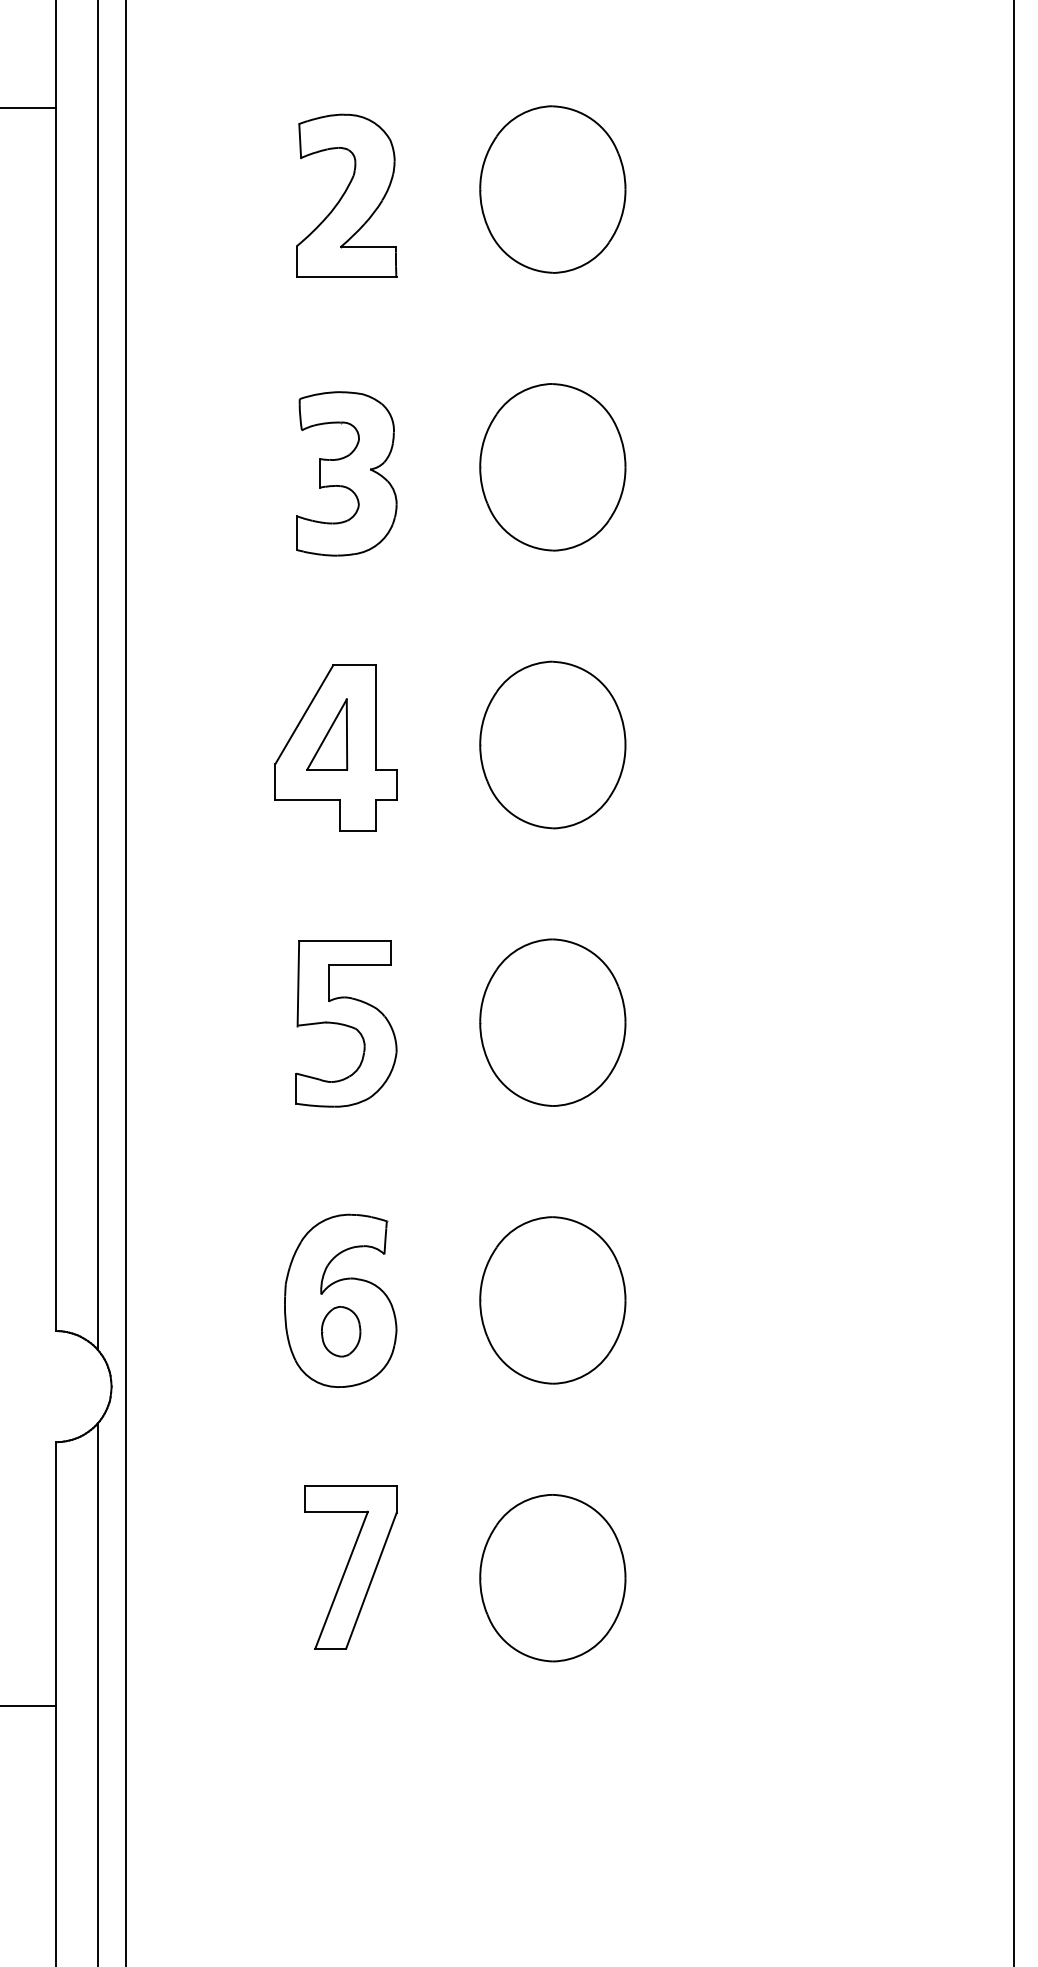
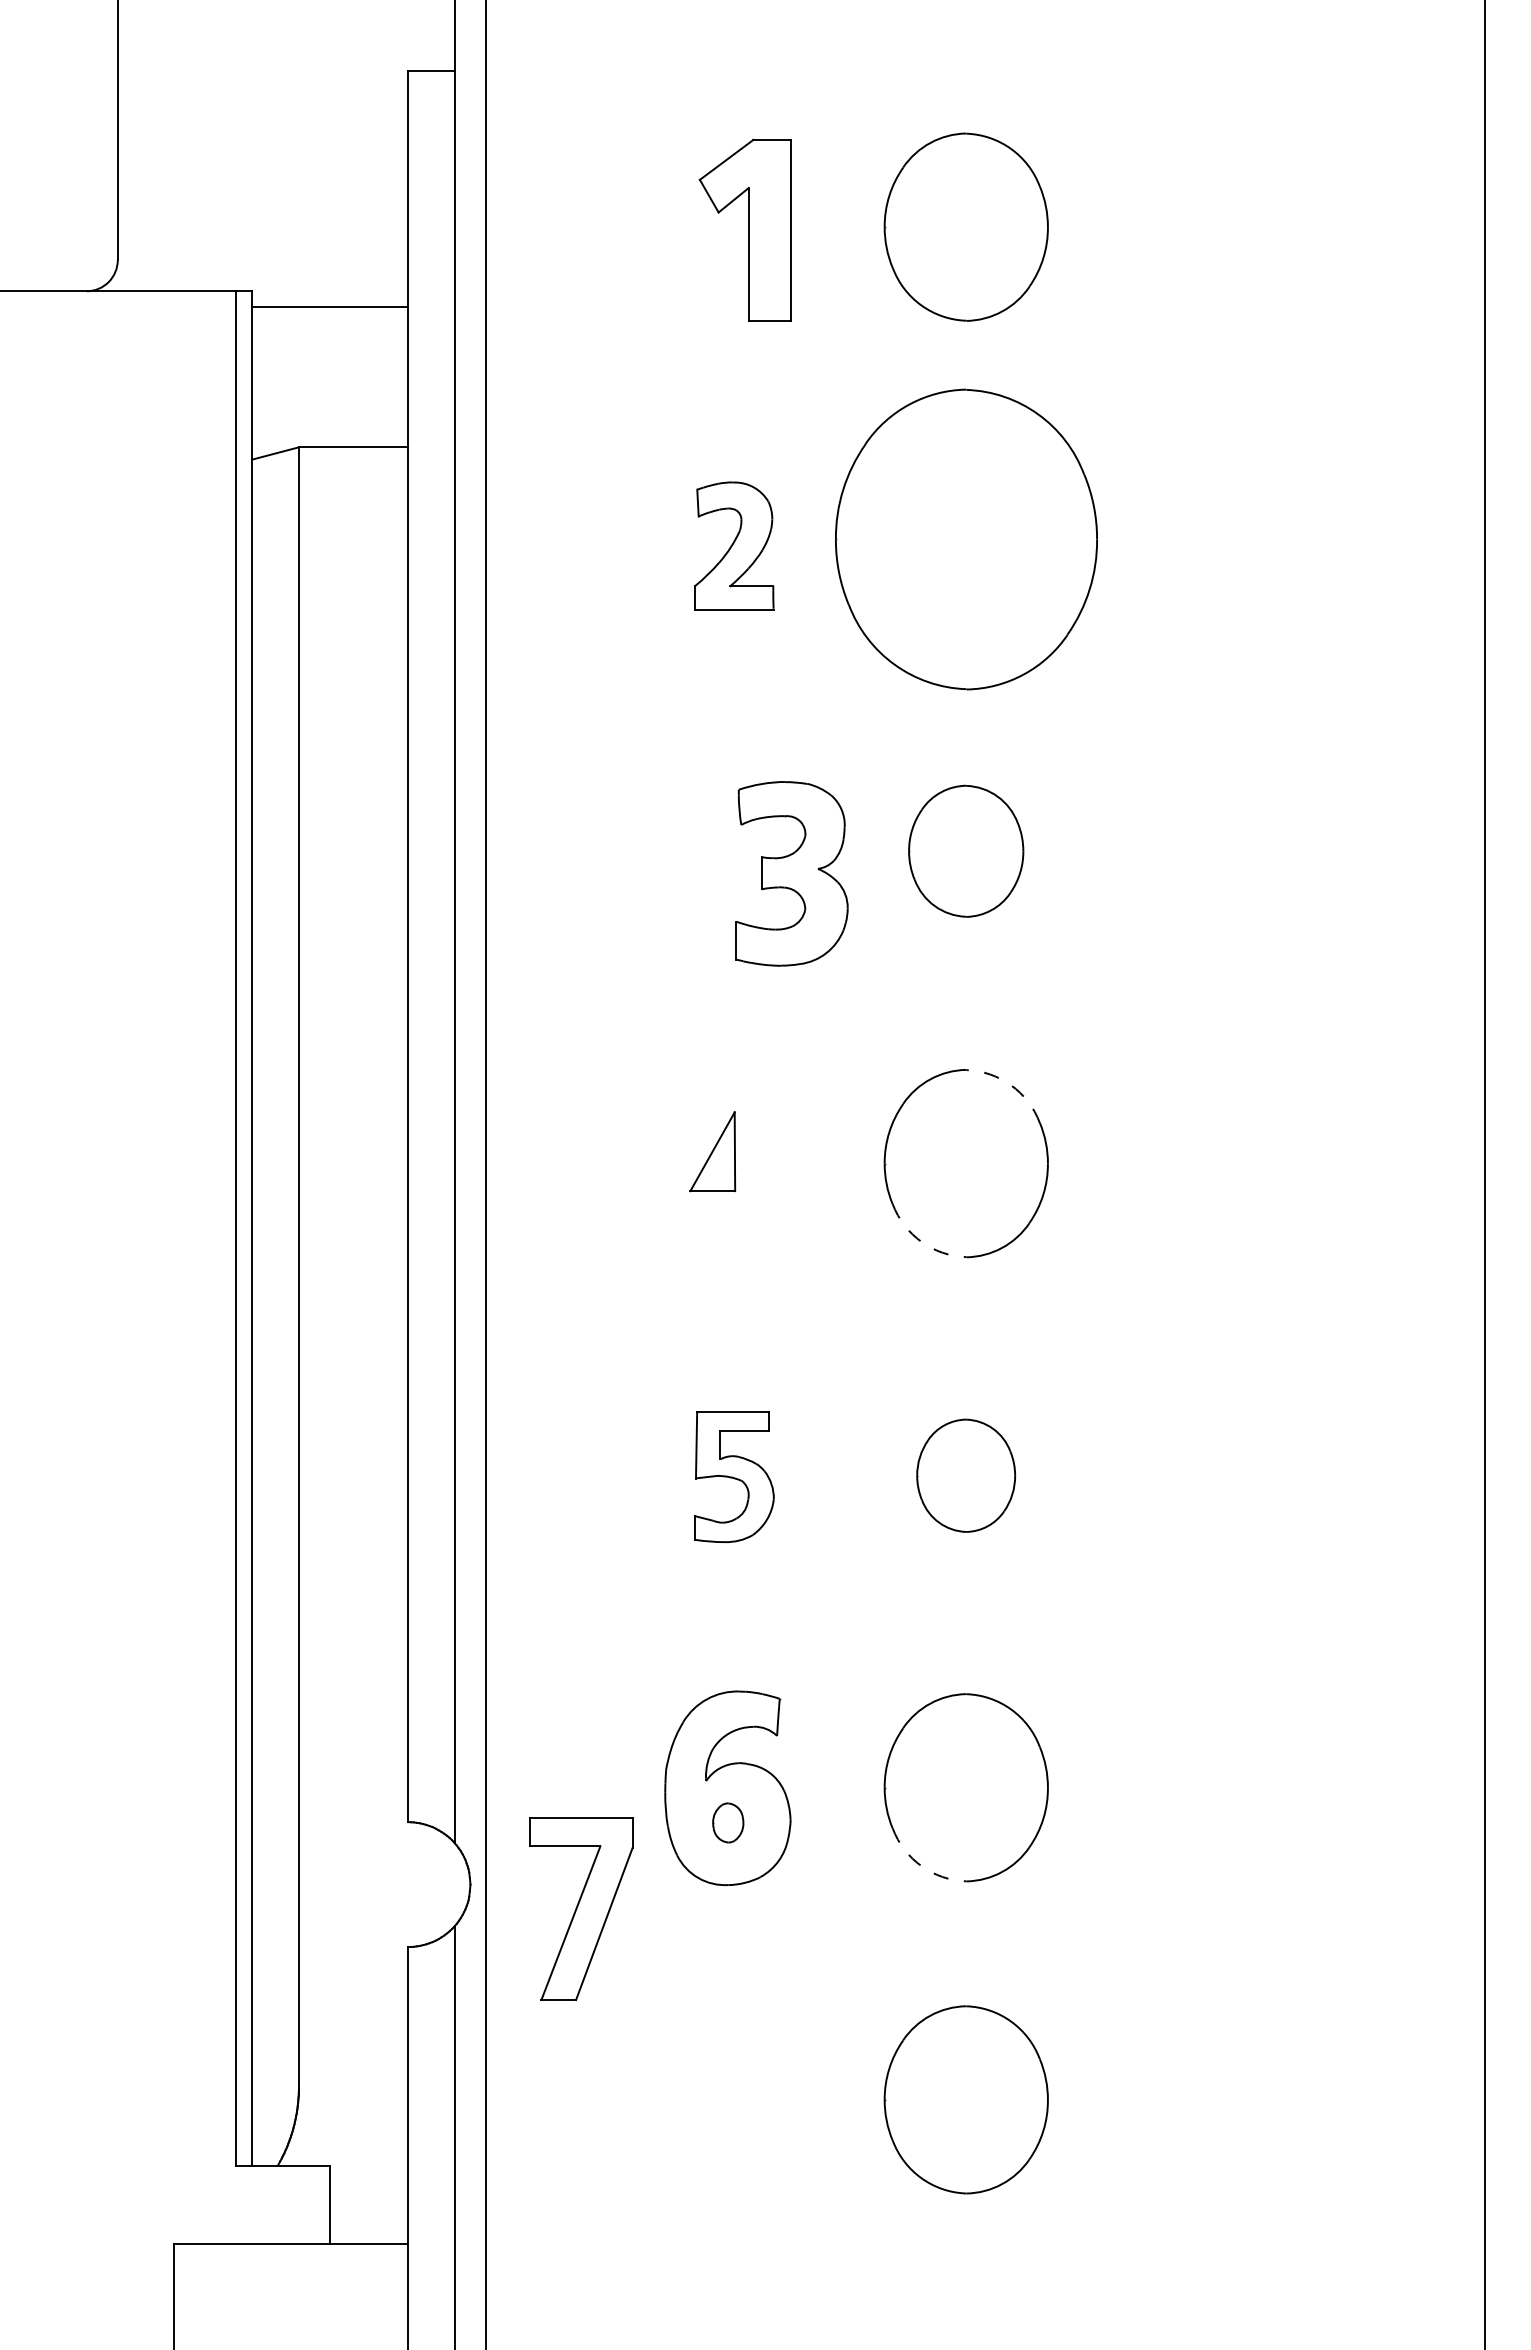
part: (552, 188) -> (965, 538), size x1.6
part: (346, 195) -> (734, 545), size x0.7
part: (552, 466) -> (965, 850), size x0.7
part: (346, 473) -> (791, 873), moved
arc: (593, 675) -> (1011, 1085), solid -> dashed
part: (335, 747) -> (722, 1166), removed
arc: (512, 814) -> (921, 1241), solid -> dashed
part: (552, 1022) -> (965, 1475), size x0.6
part: (346, 1023) -> (734, 1476), size x0.7
part: (340, 1331) -> (727, 1822), size x0.7
arc: (512, 1370) -> (921, 1866), solid -> dashed
part: (351, 1567) -> (581, 1908), moved

